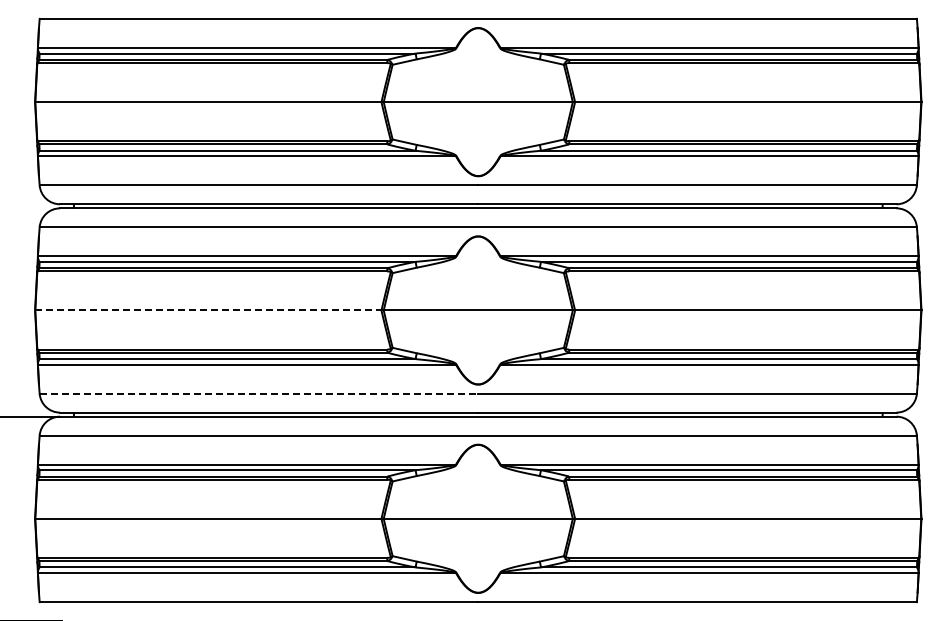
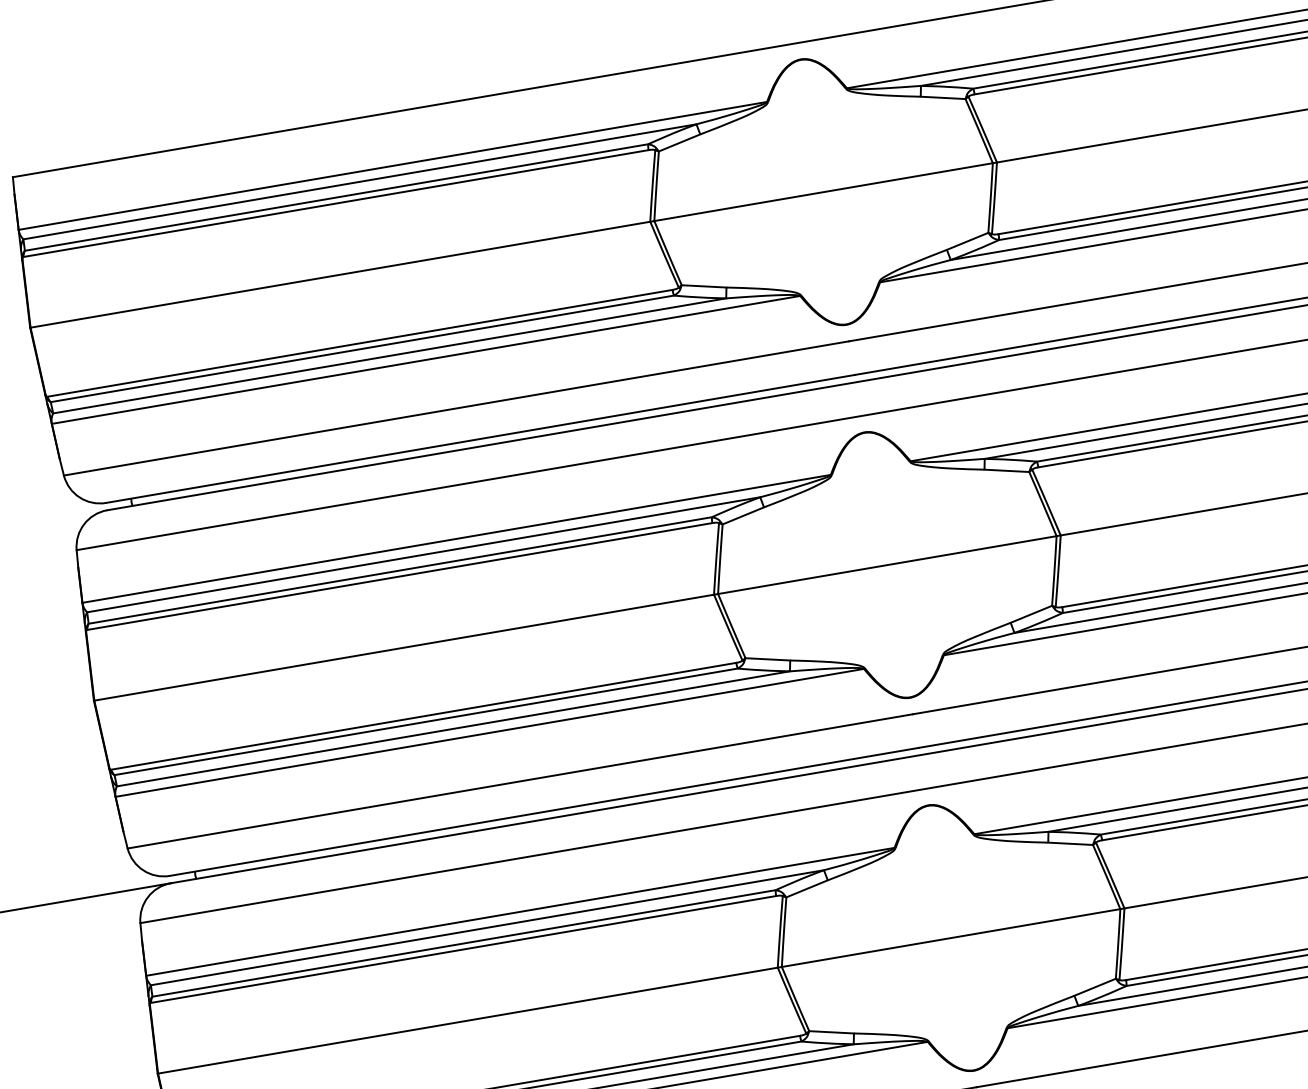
line: (208, 310) -> (404, 647), dashed -> solid
line: (259, 393) -> (521, 780), dashed -> solid

